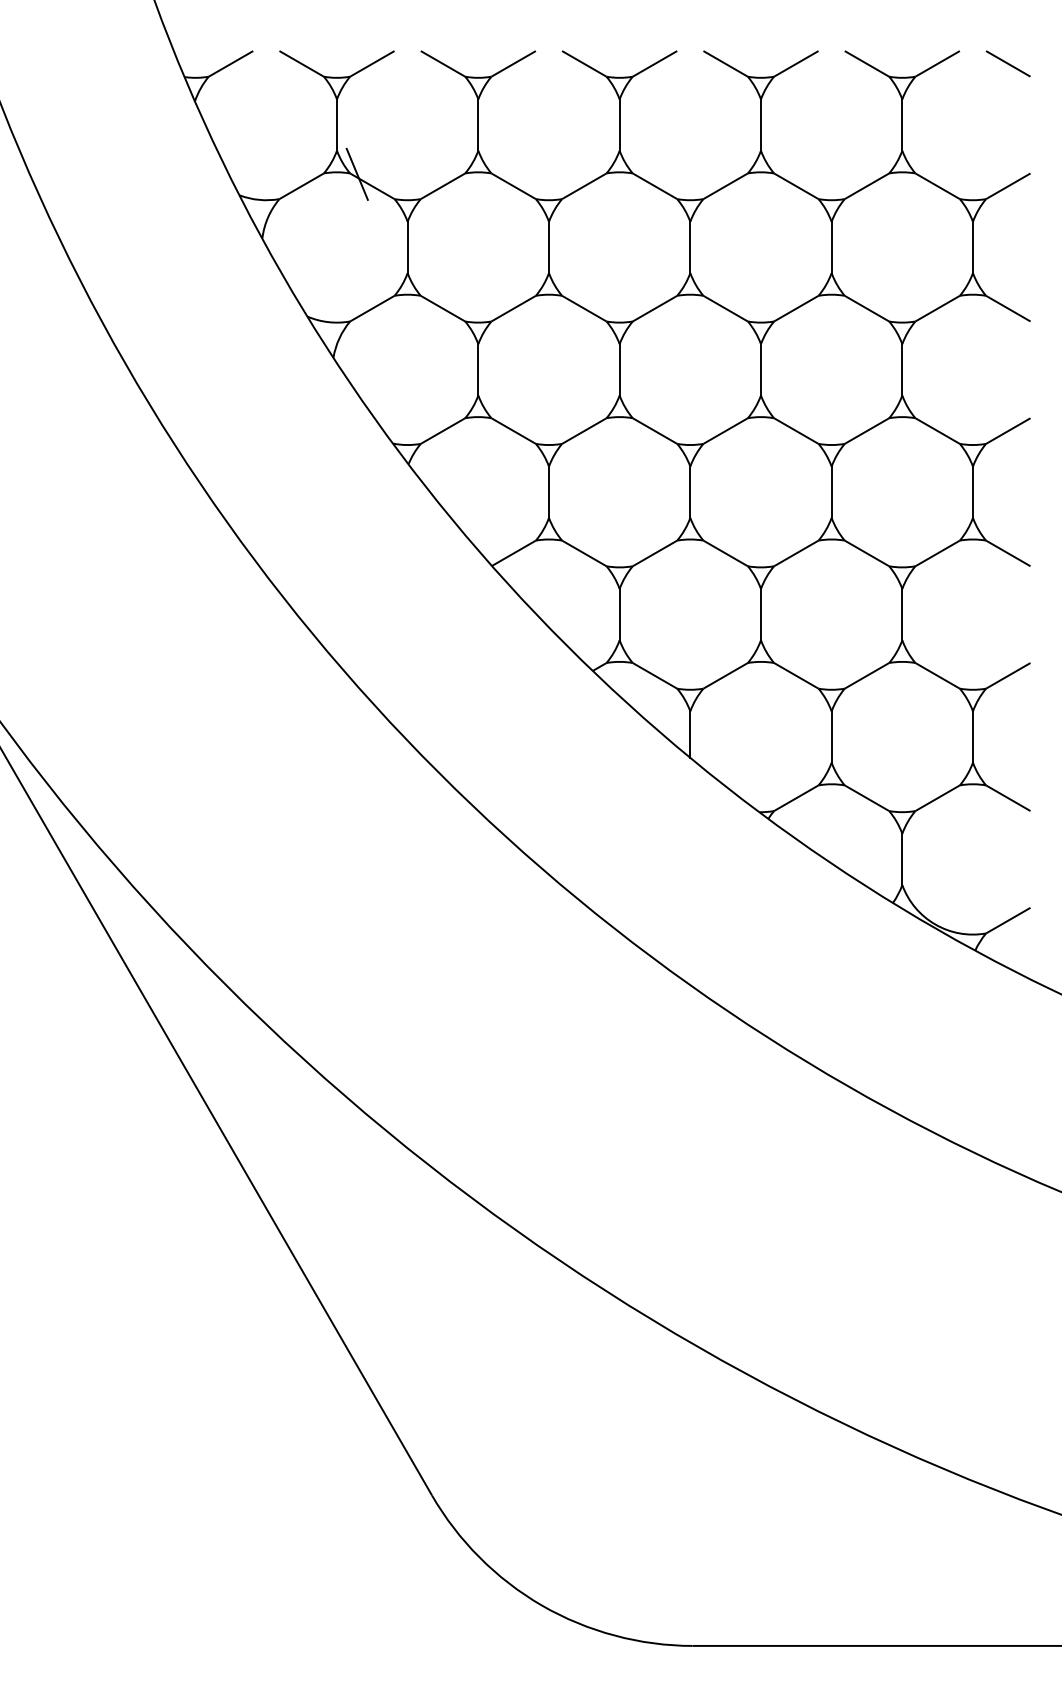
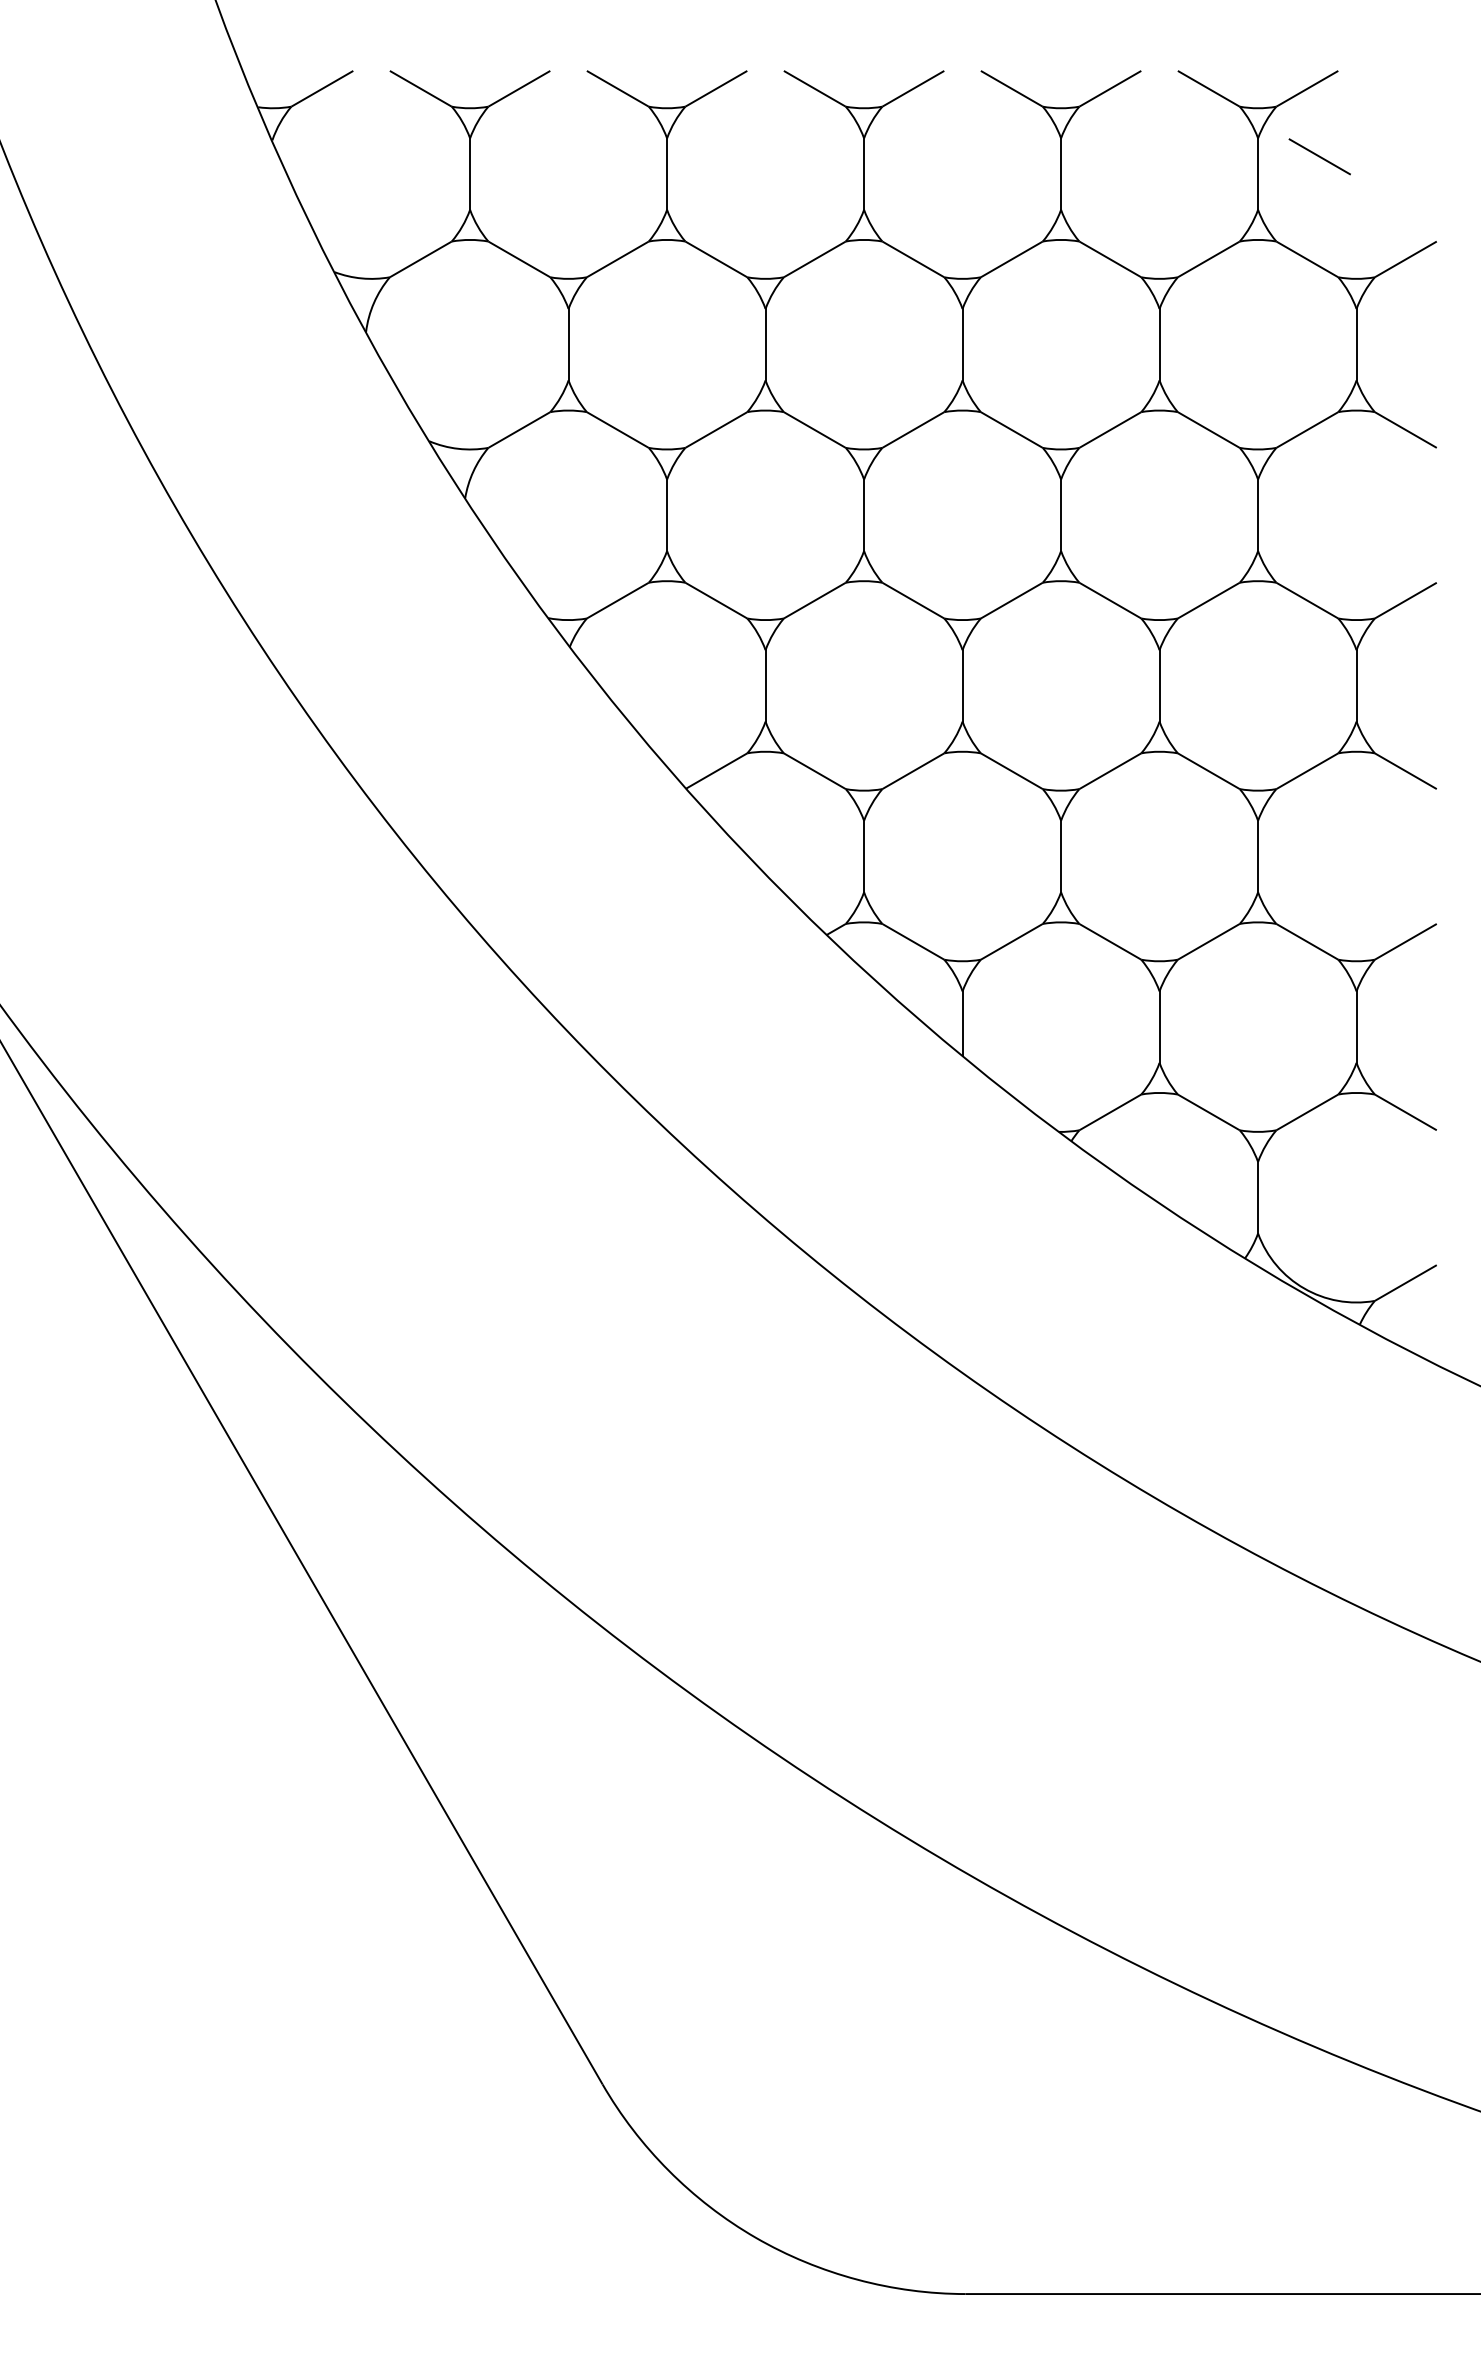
line: (1008, 63) -> (1319, 156), moved
line: (357, 174) -> (498, 242), removed

